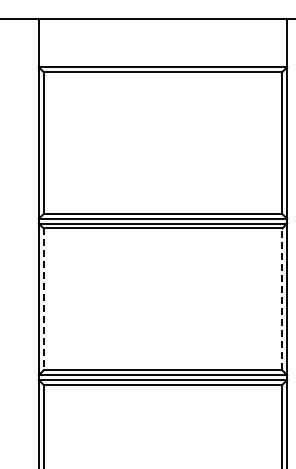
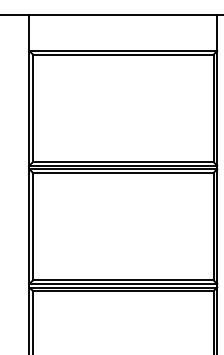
line: (282, 298) -> (213, 225), dashed -> solid
line: (43, 299) -> (32, 226), dashed -> solid

